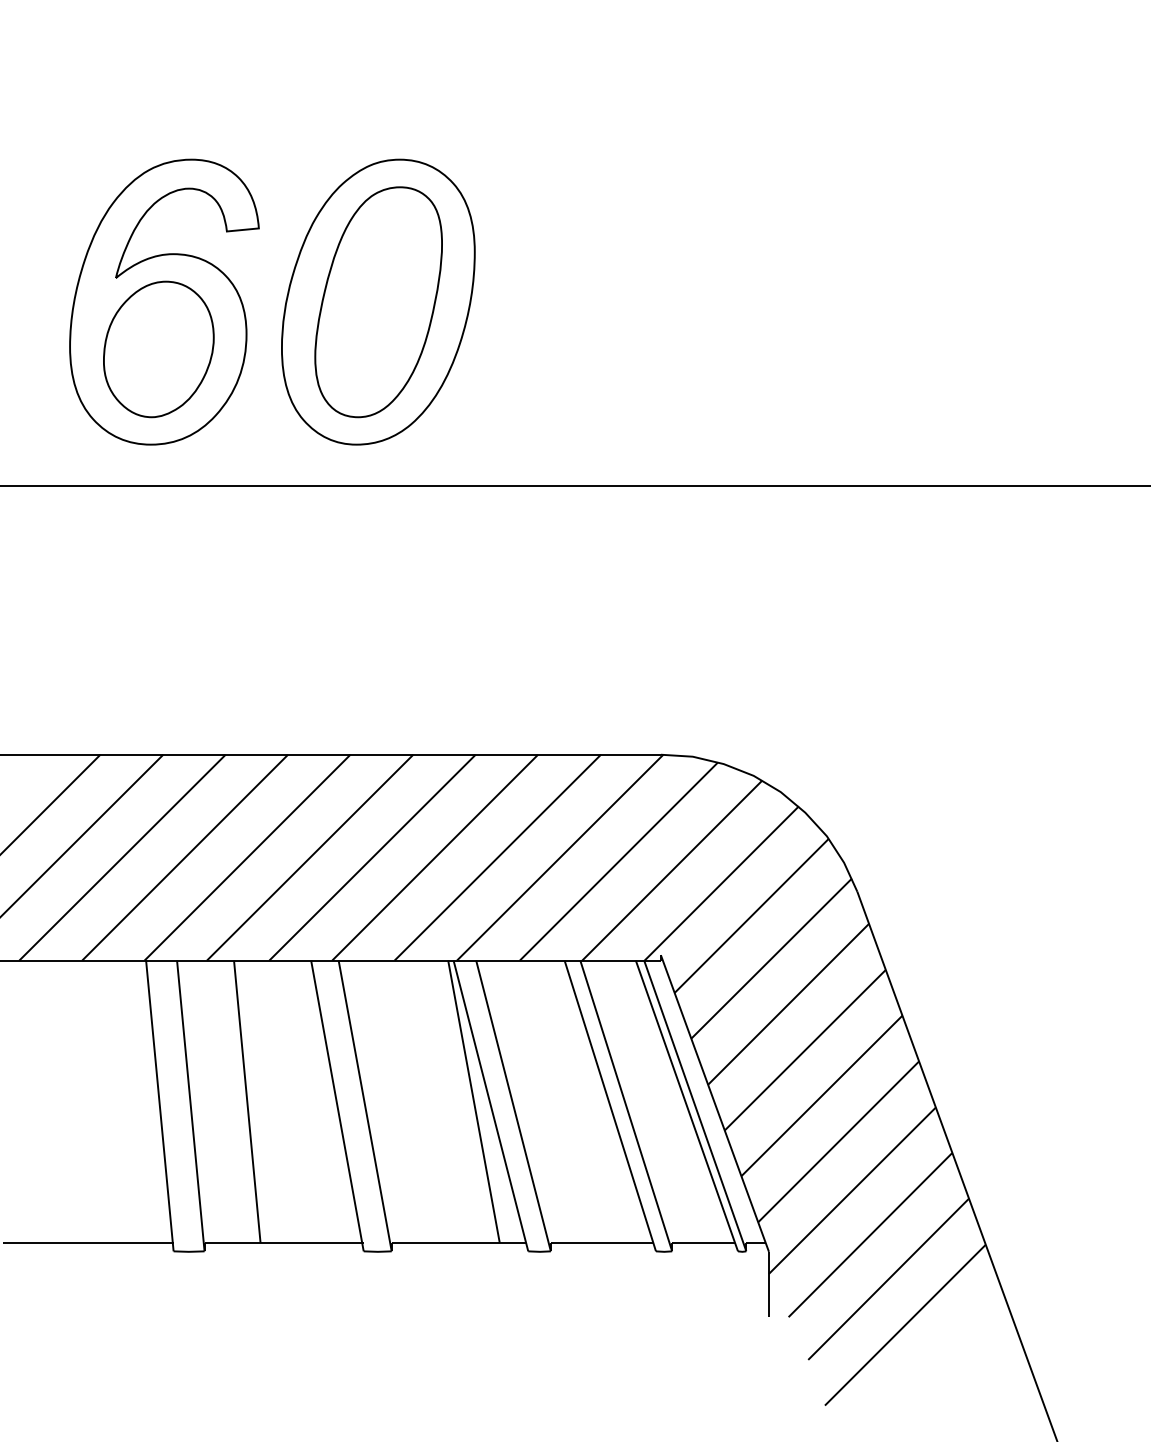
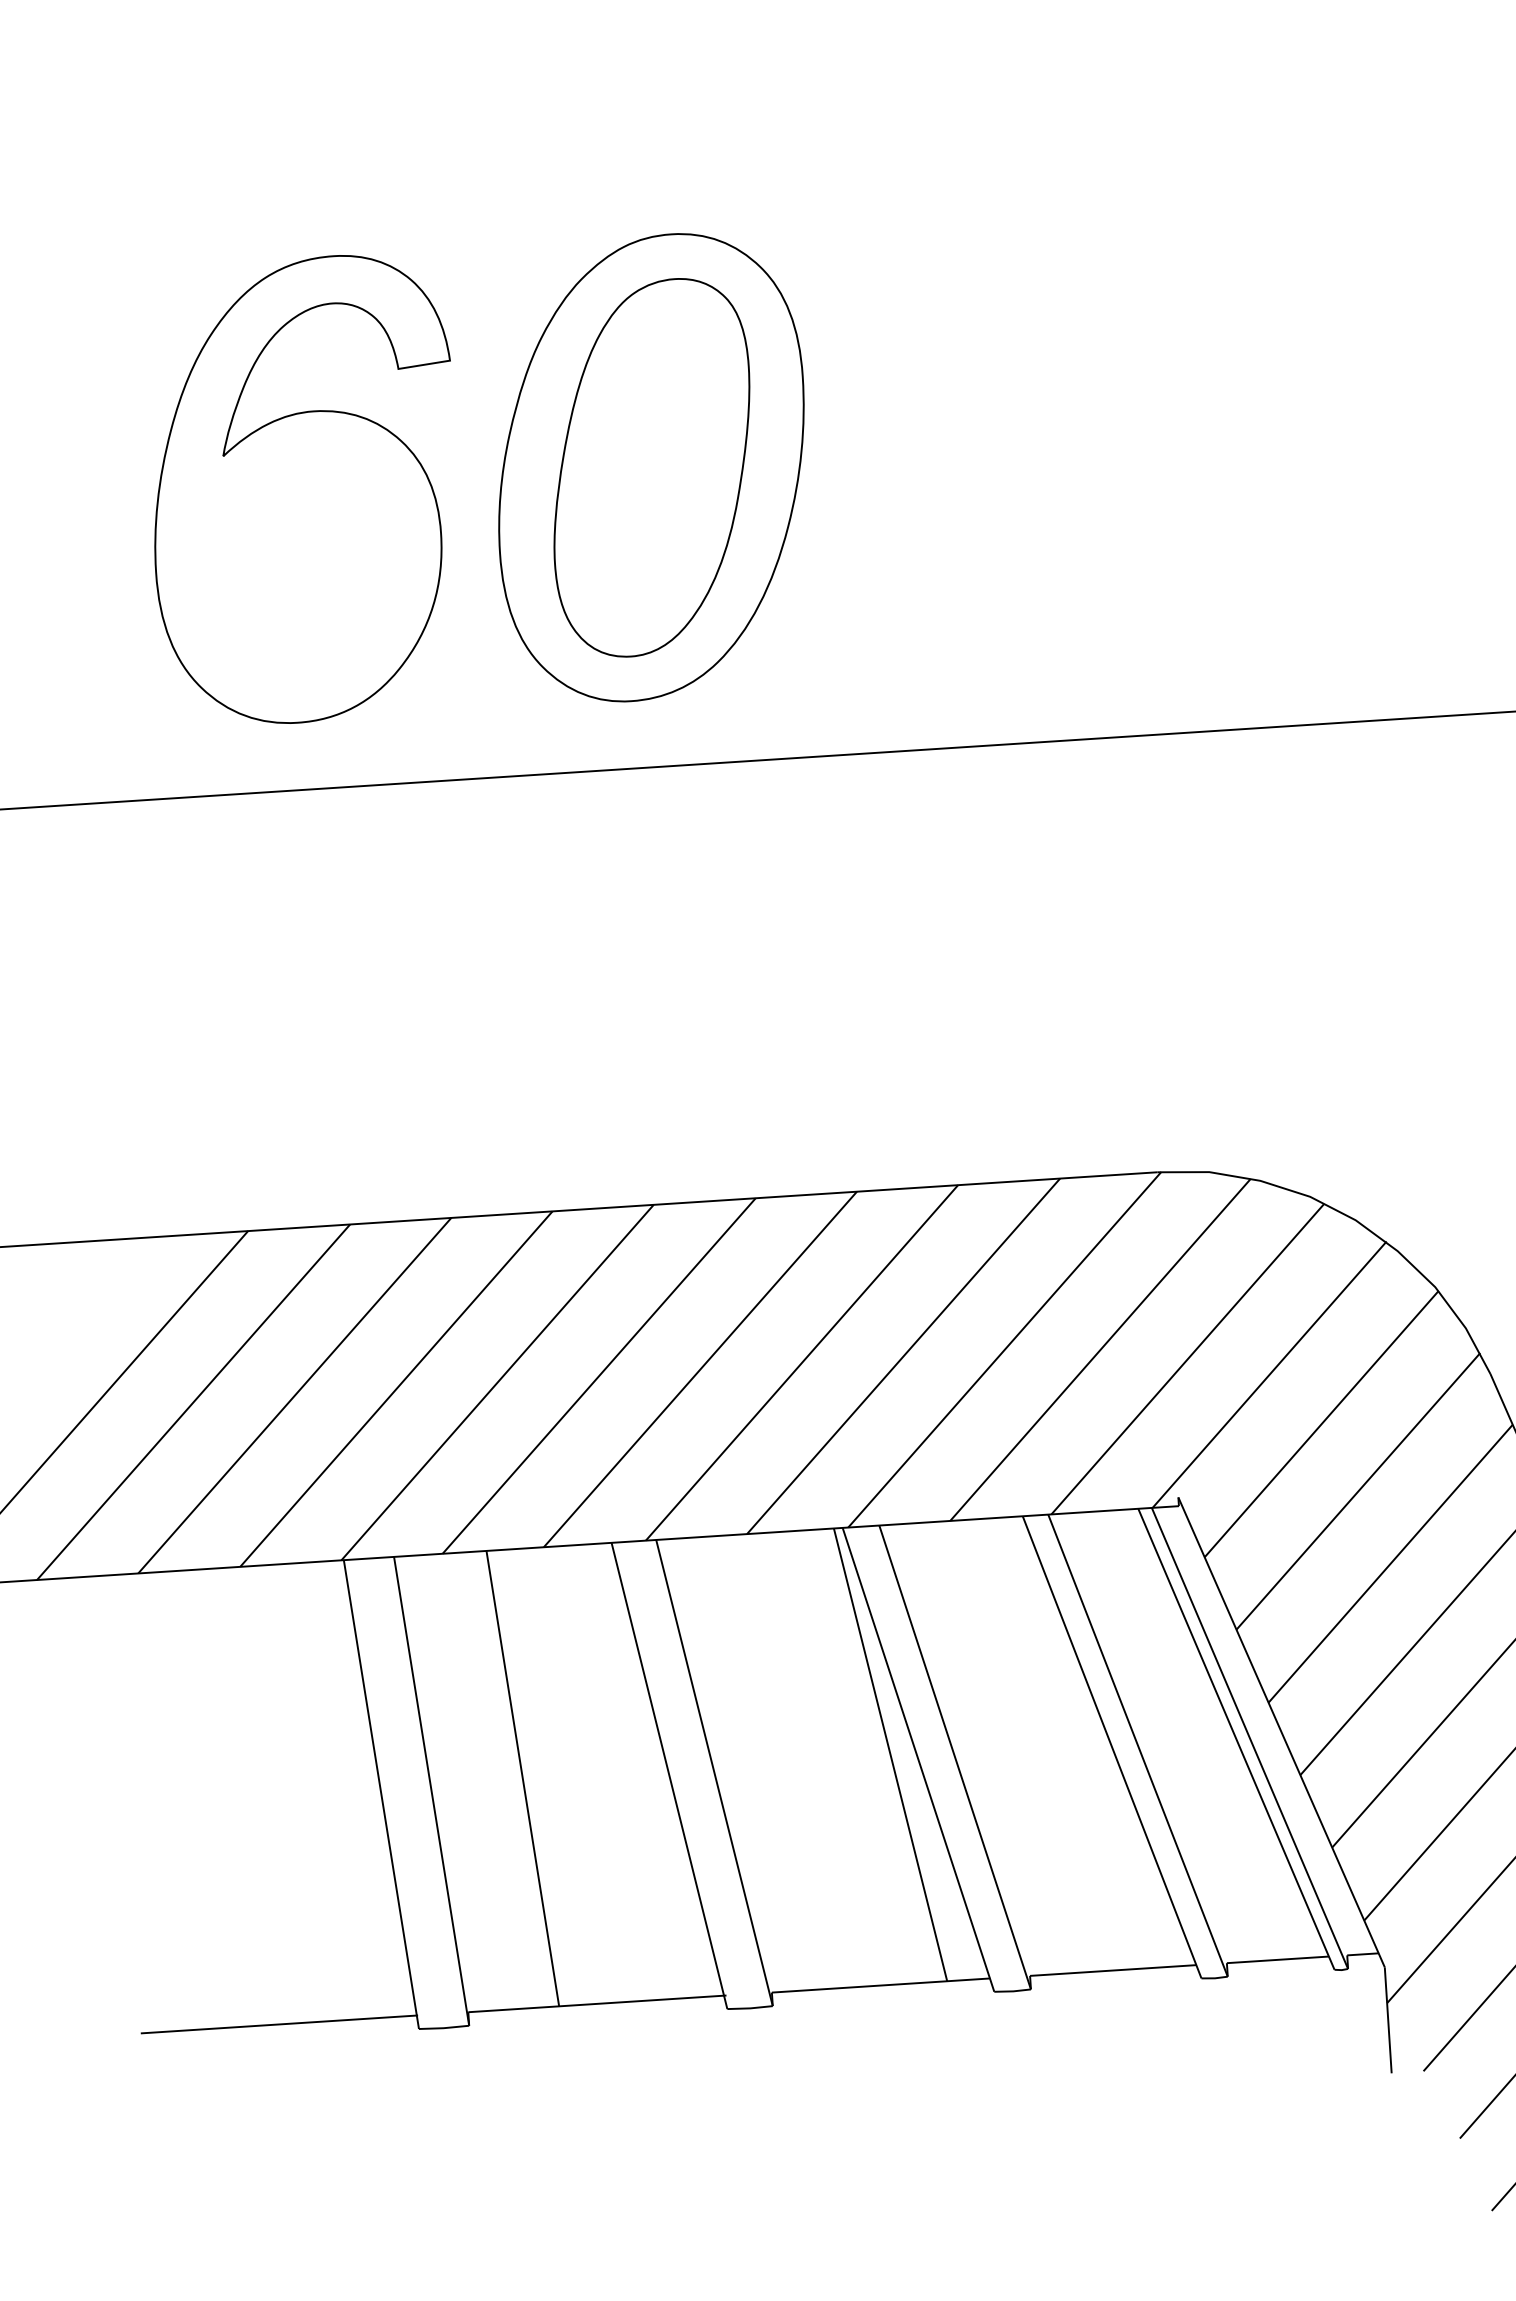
part: (158, 349) -> (299, 567), removed

